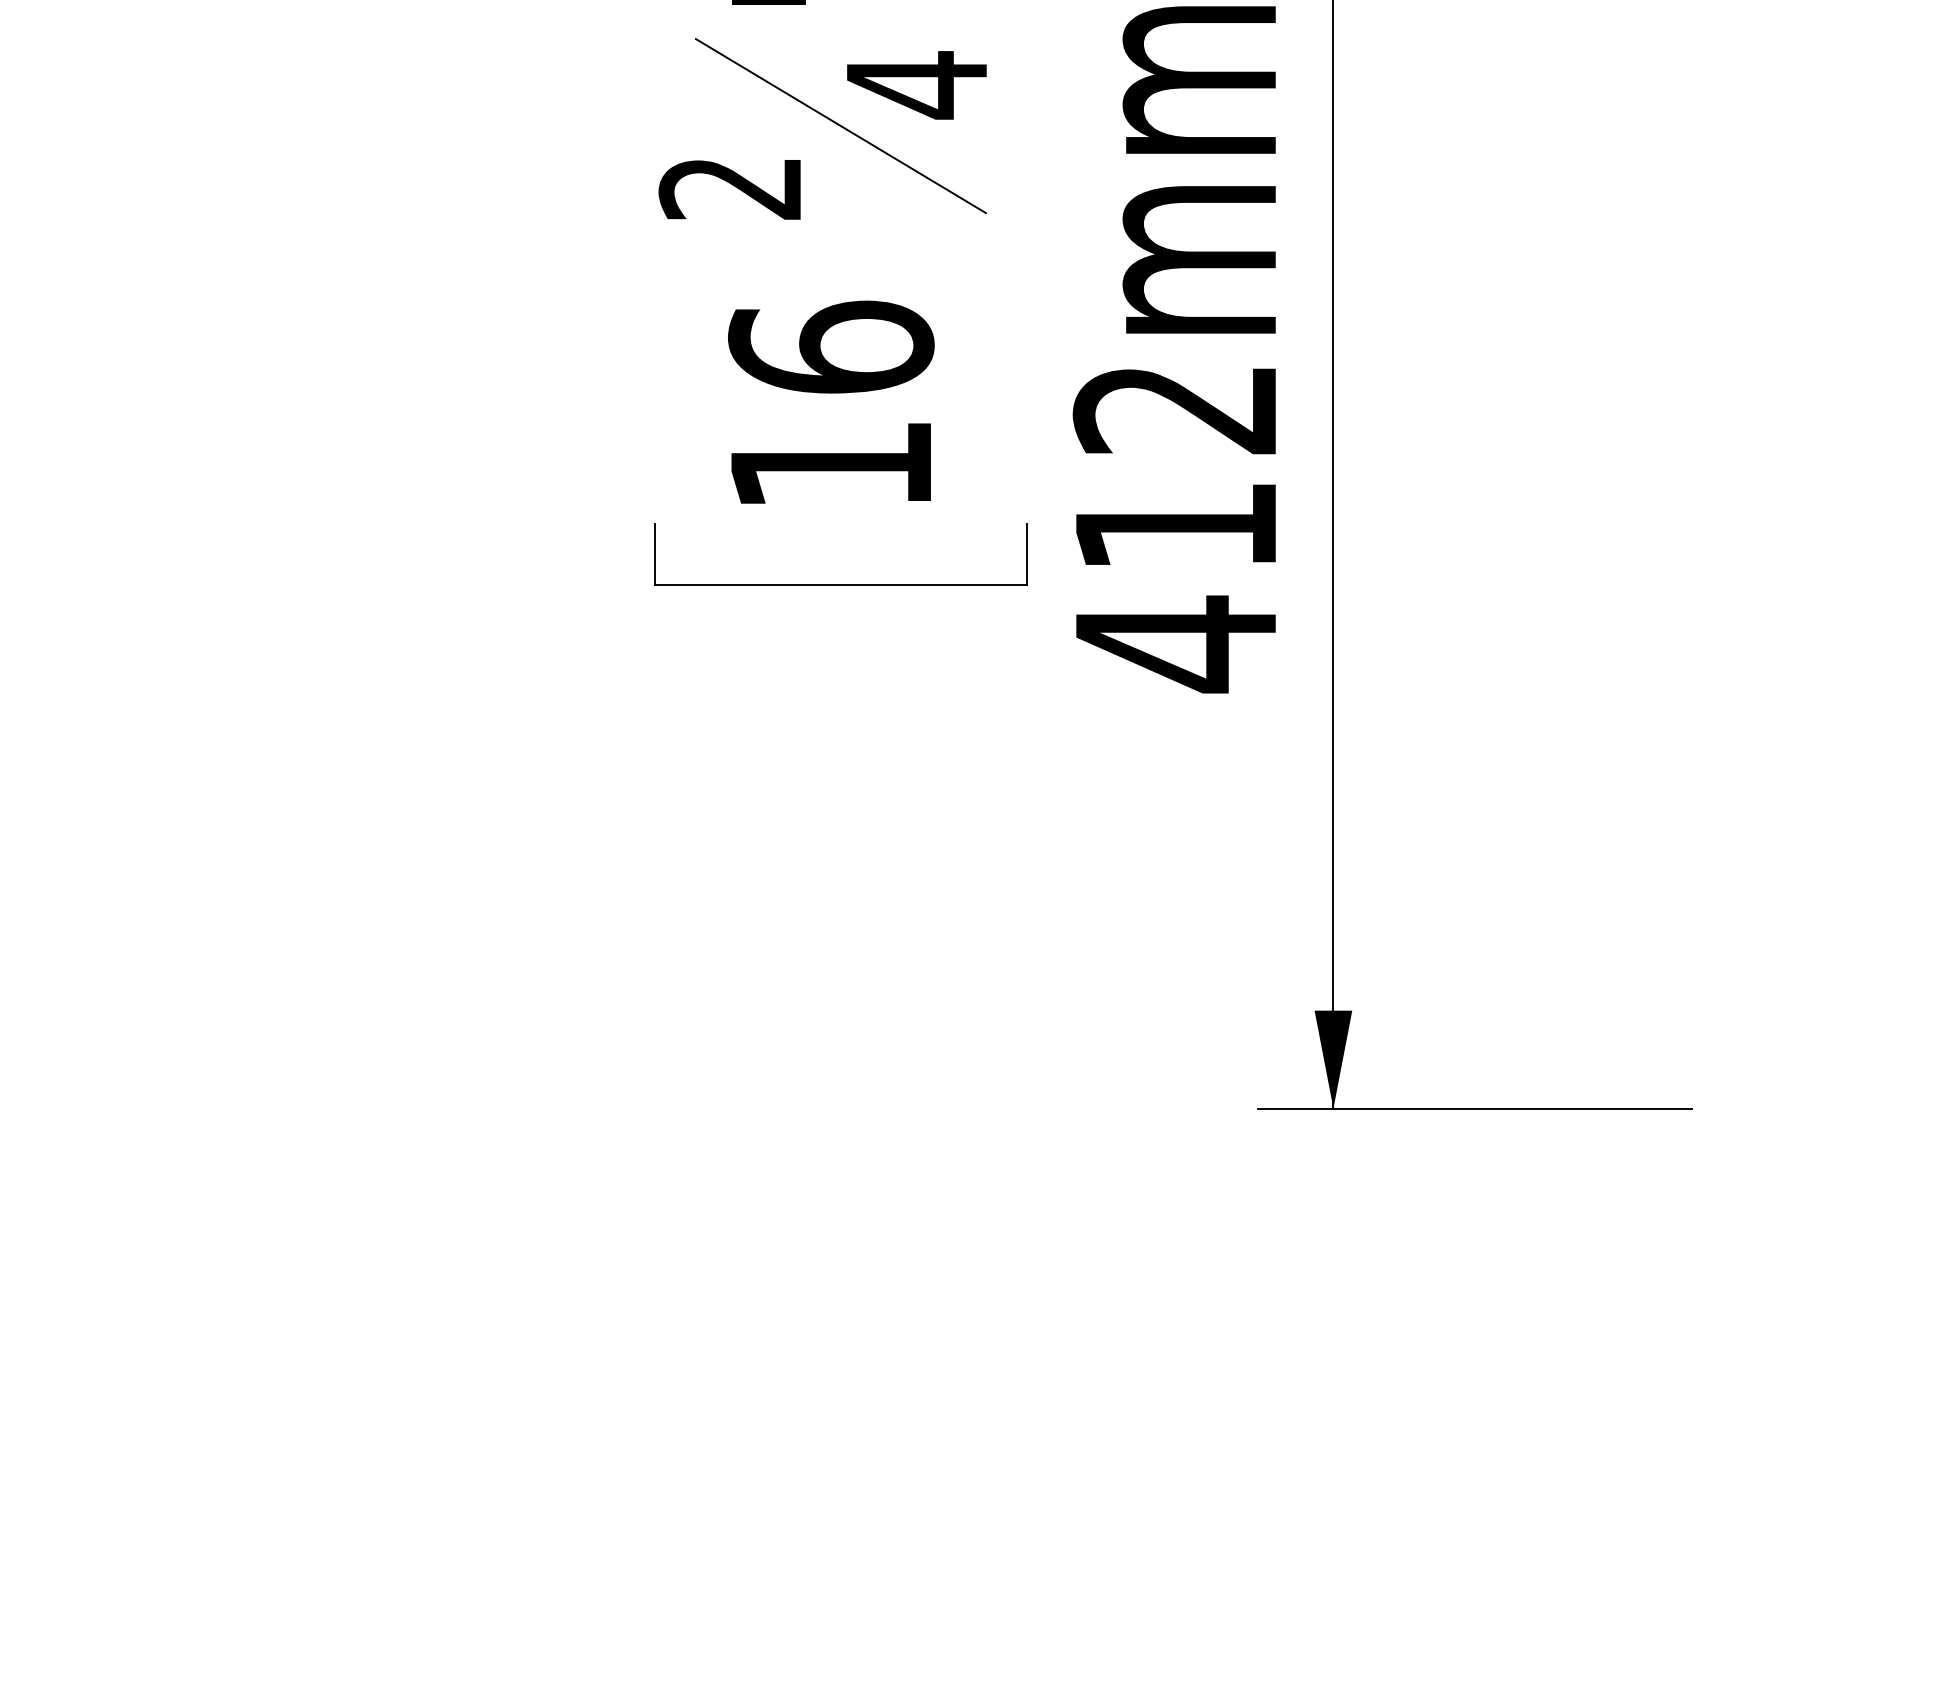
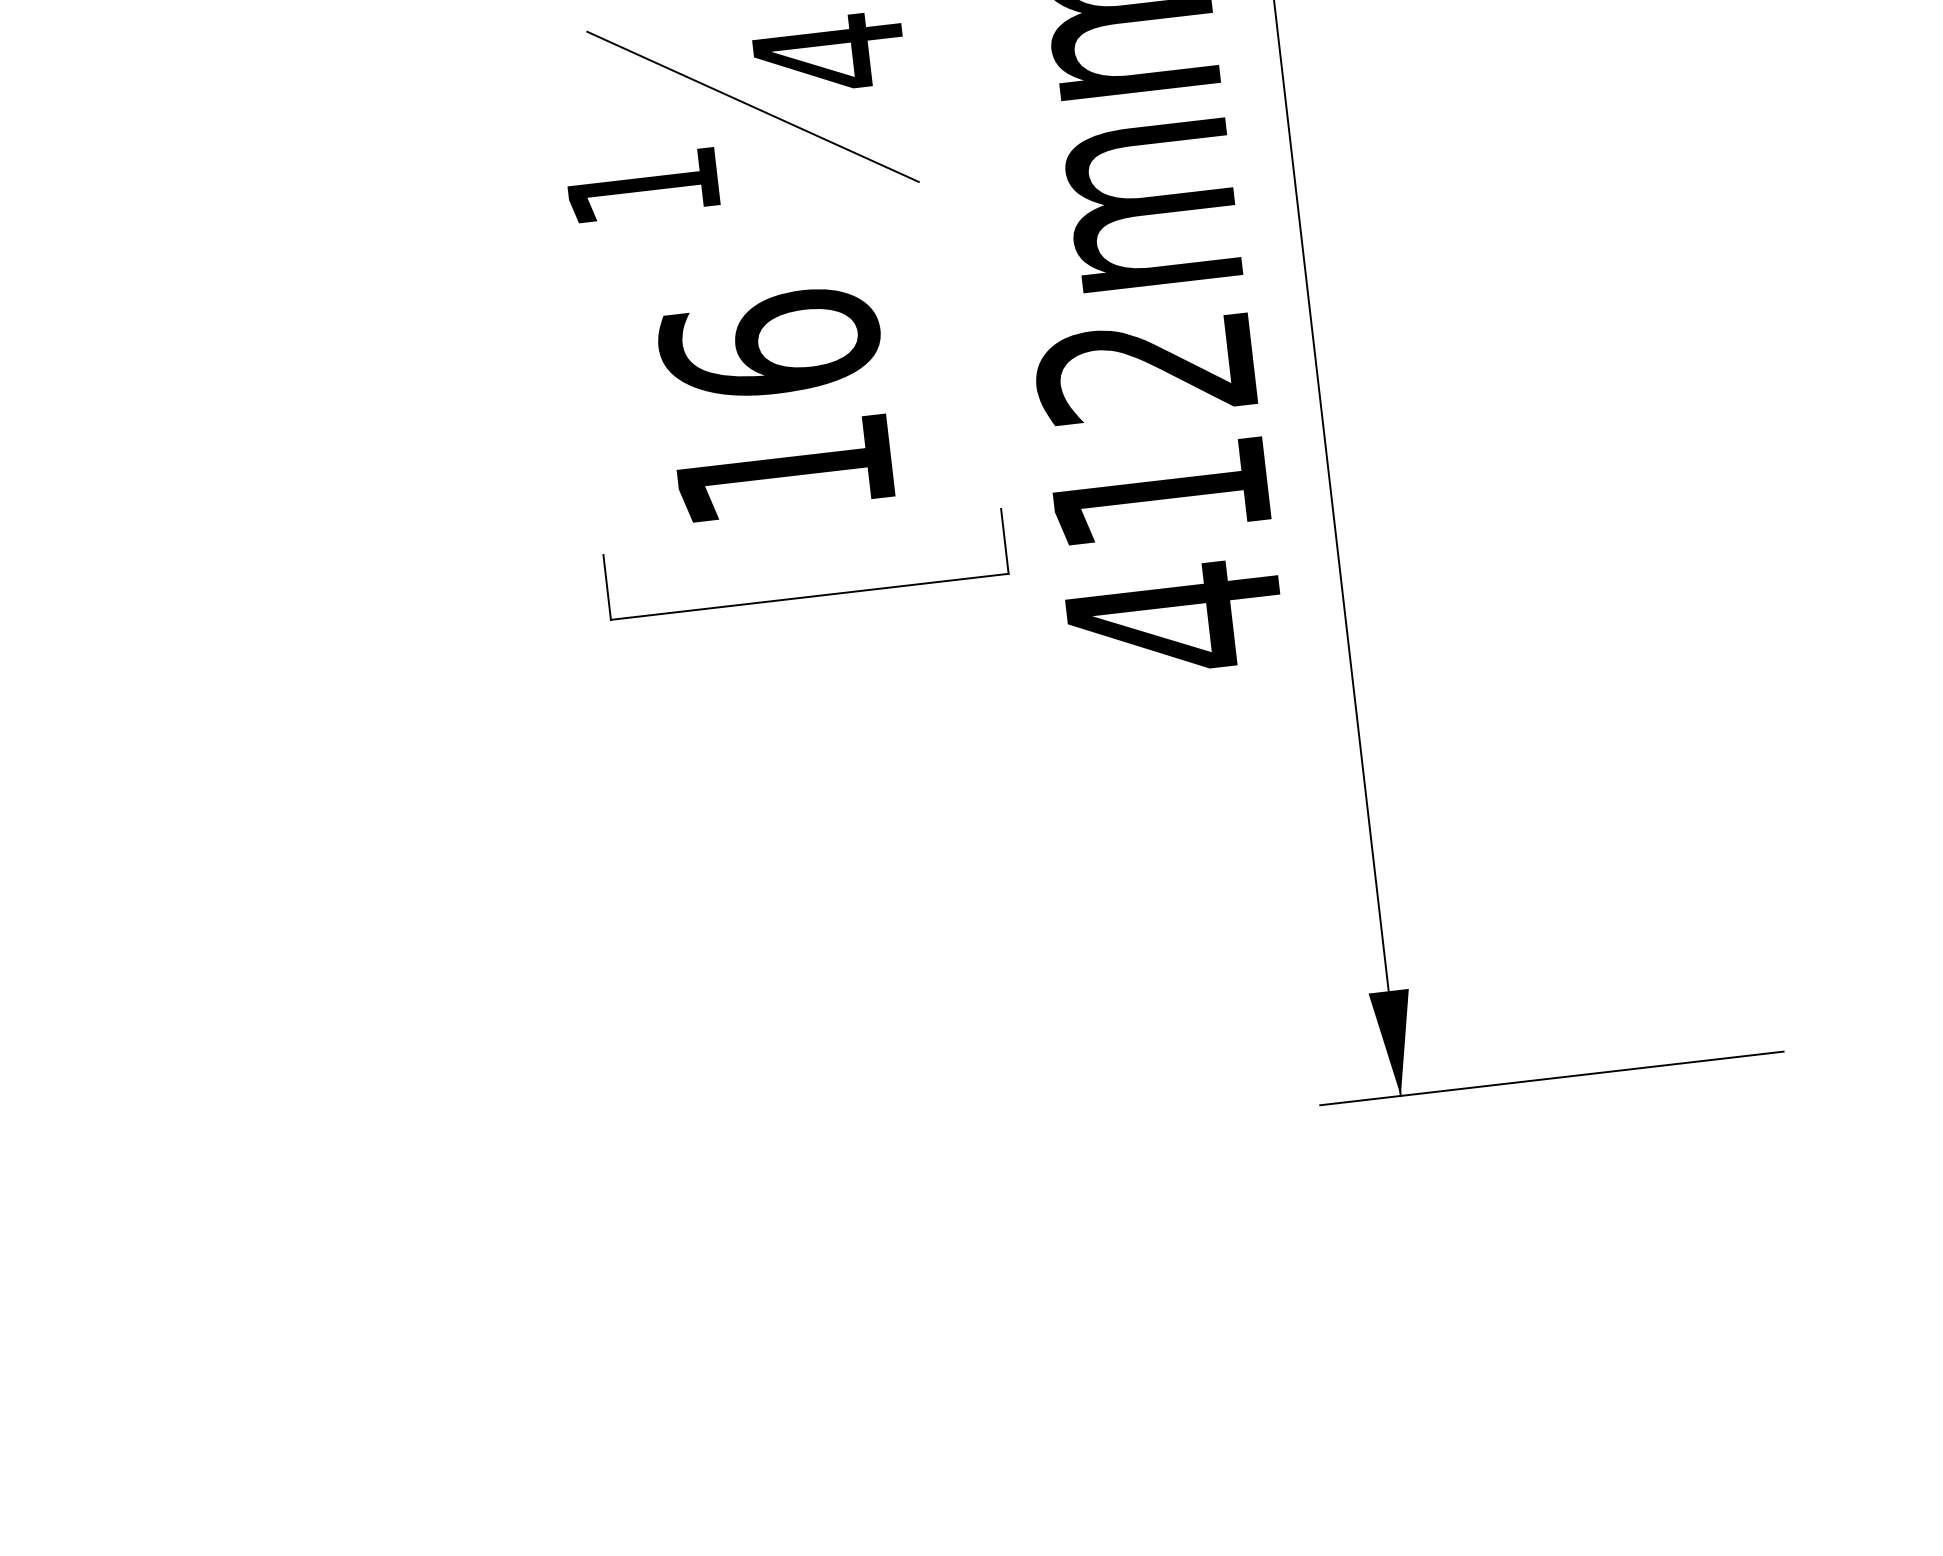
text: (729, 188) -> (641, 187), 2 -> 1

